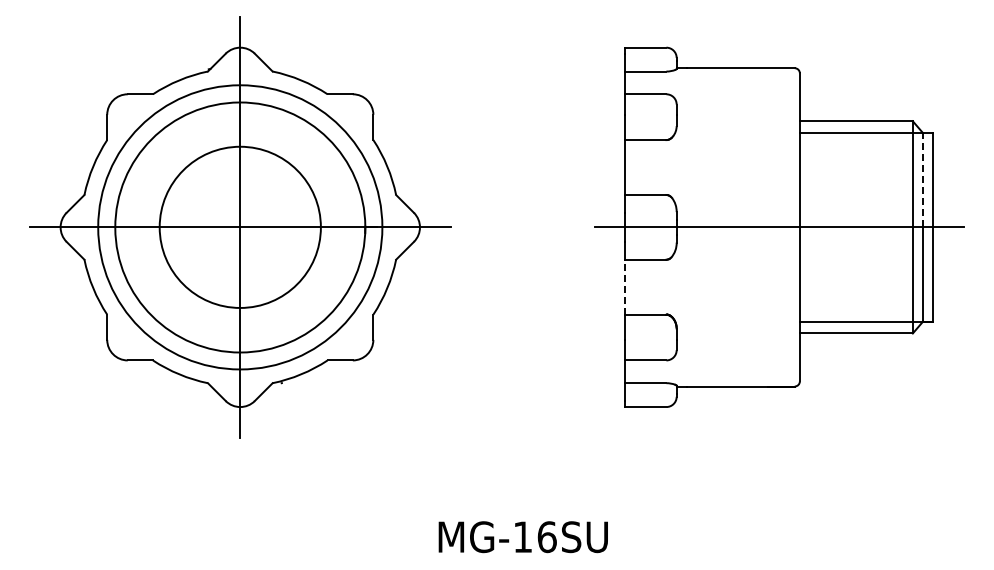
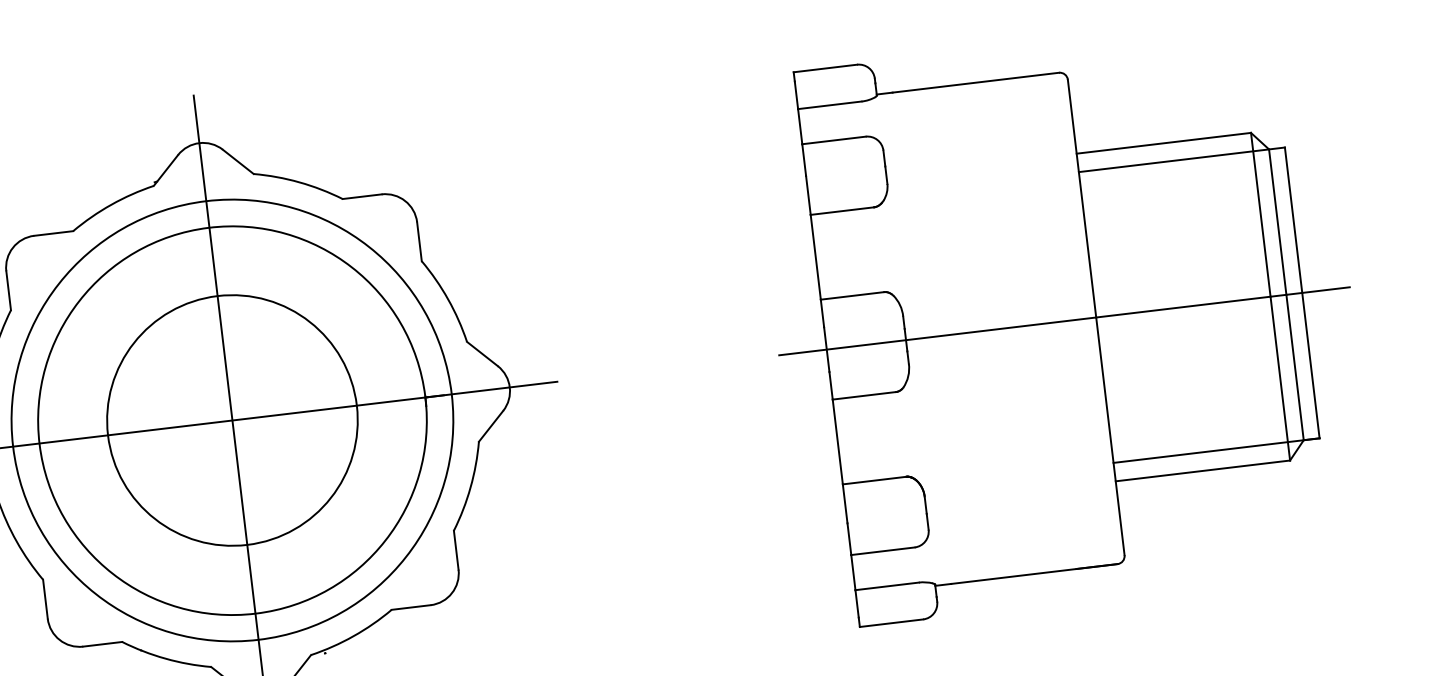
line: (923, 179) -> (1278, 220), dashed -> solid
line: (625, 286) -> (837, 440), dashed -> solid

